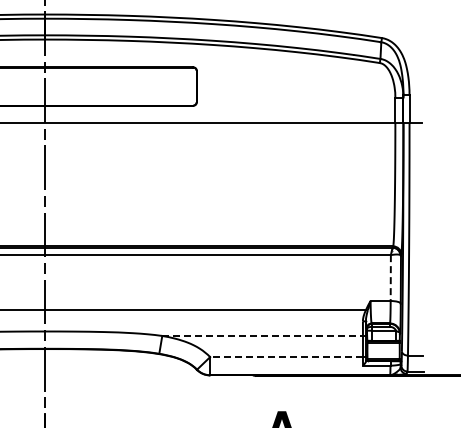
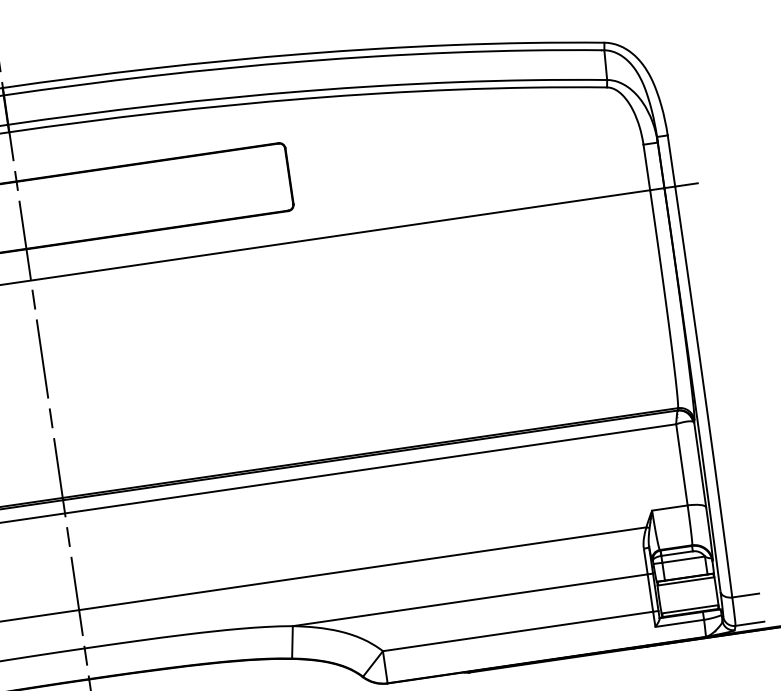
line: (390, 278) -> (681, 465), dashed -> solid
line: (263, 335) -> (471, 599), dashed -> solid
line: (286, 357) -> (518, 632), dashed -> solid

